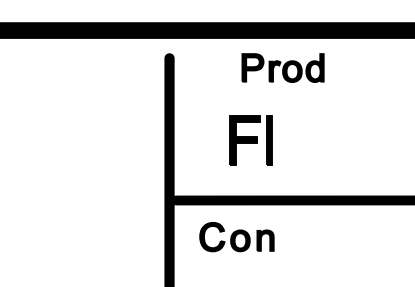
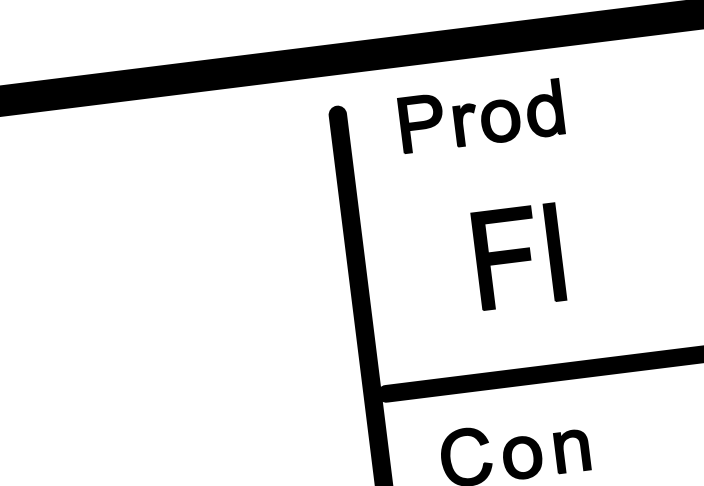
part: (282, 67) -> (480, 115), moved

